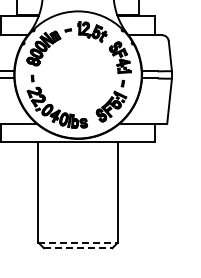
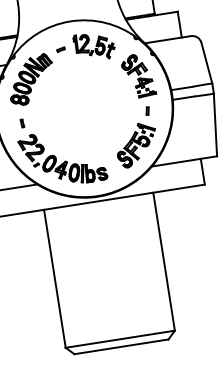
line: (78, 242) -> (120, 338), dashed -> solid
line: (78, 248) -> (121, 347), dashed -> solid

